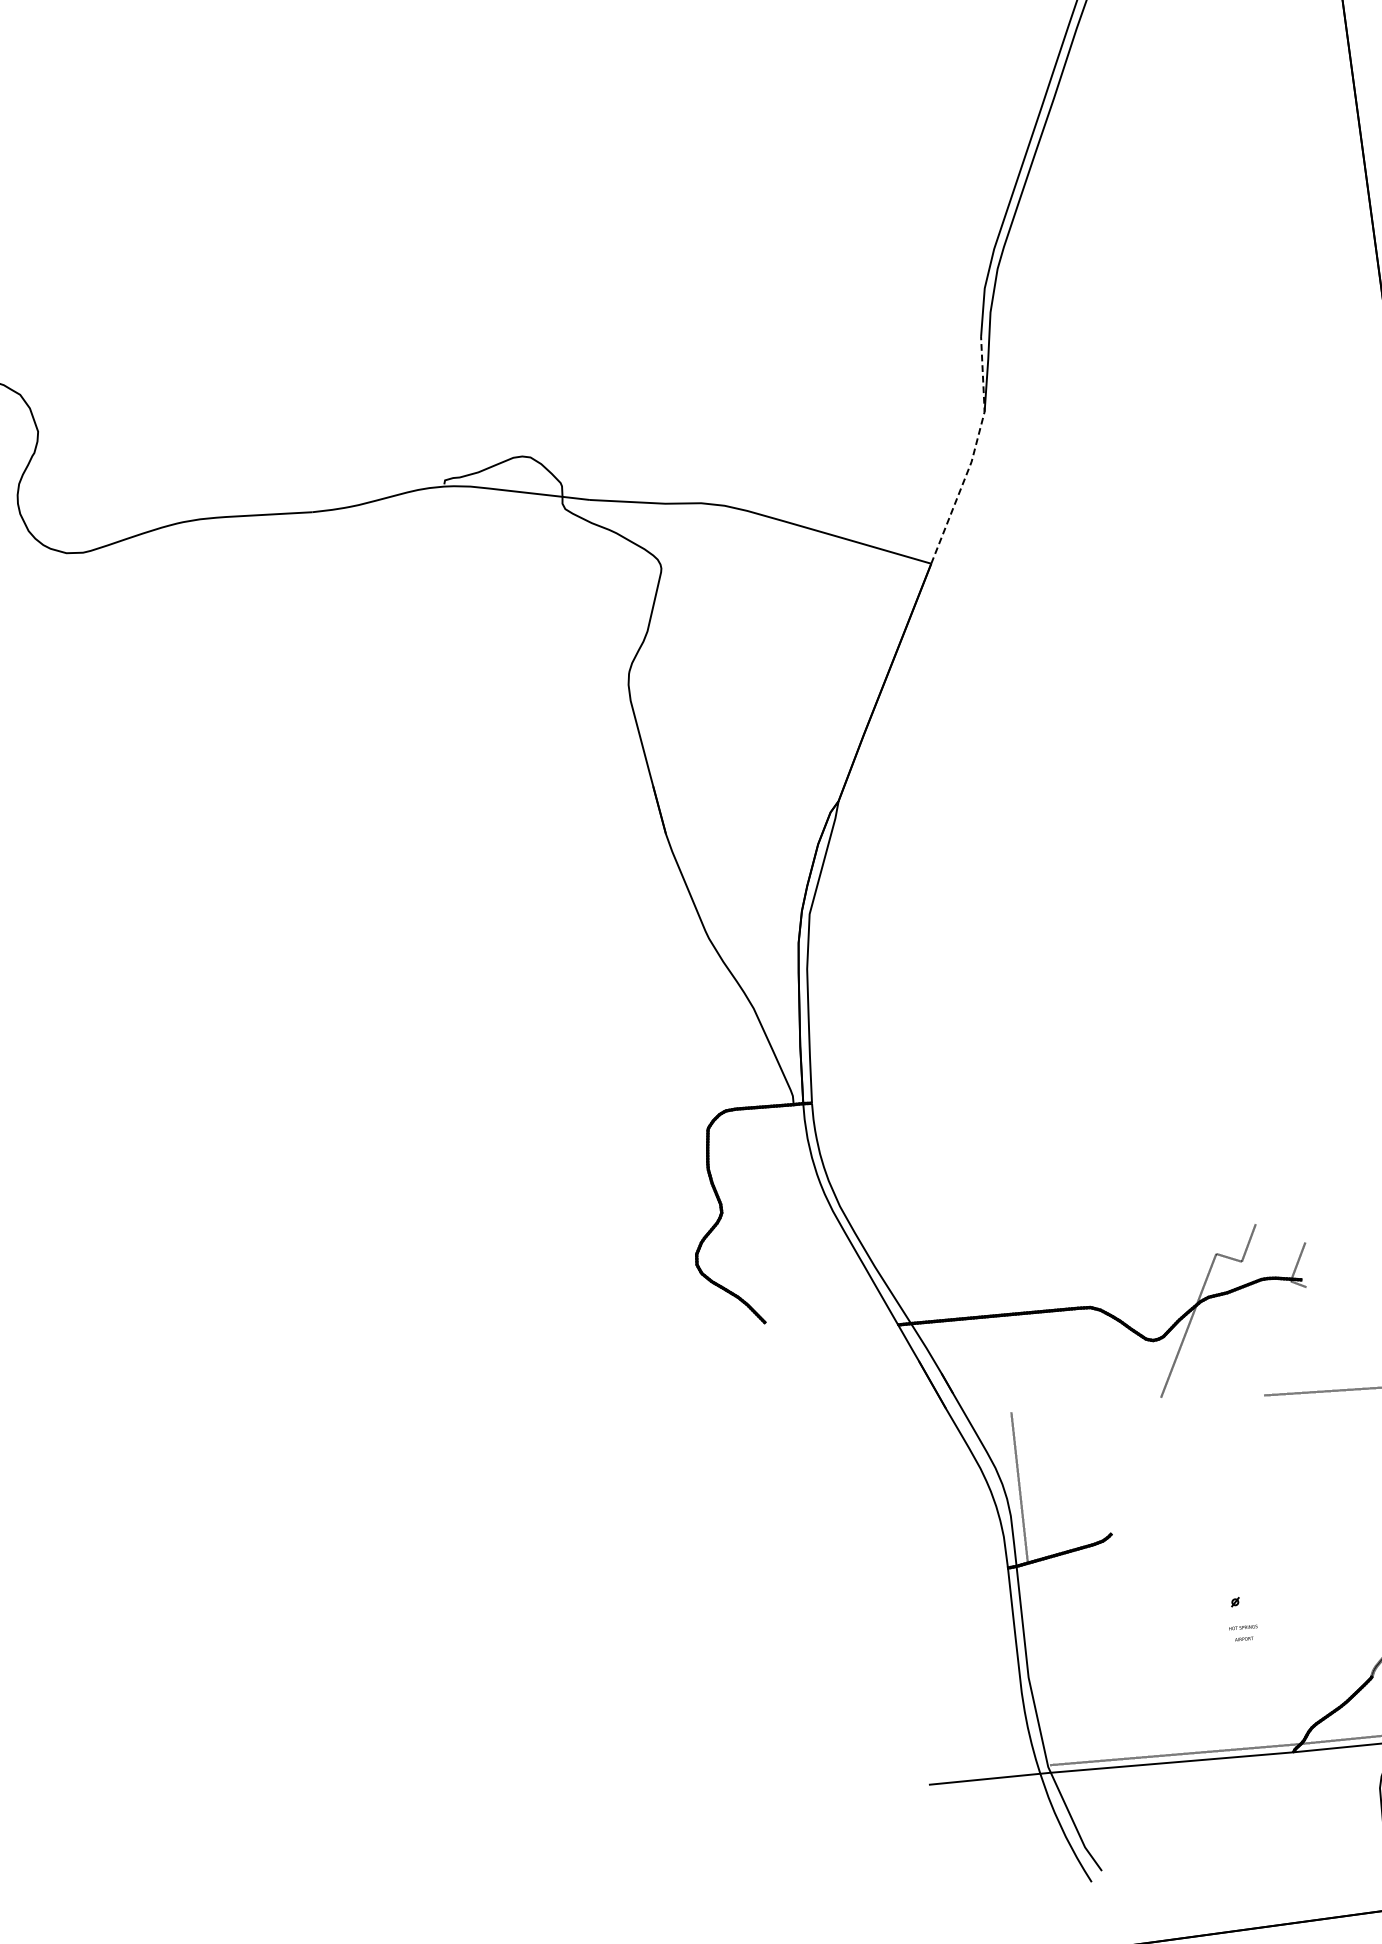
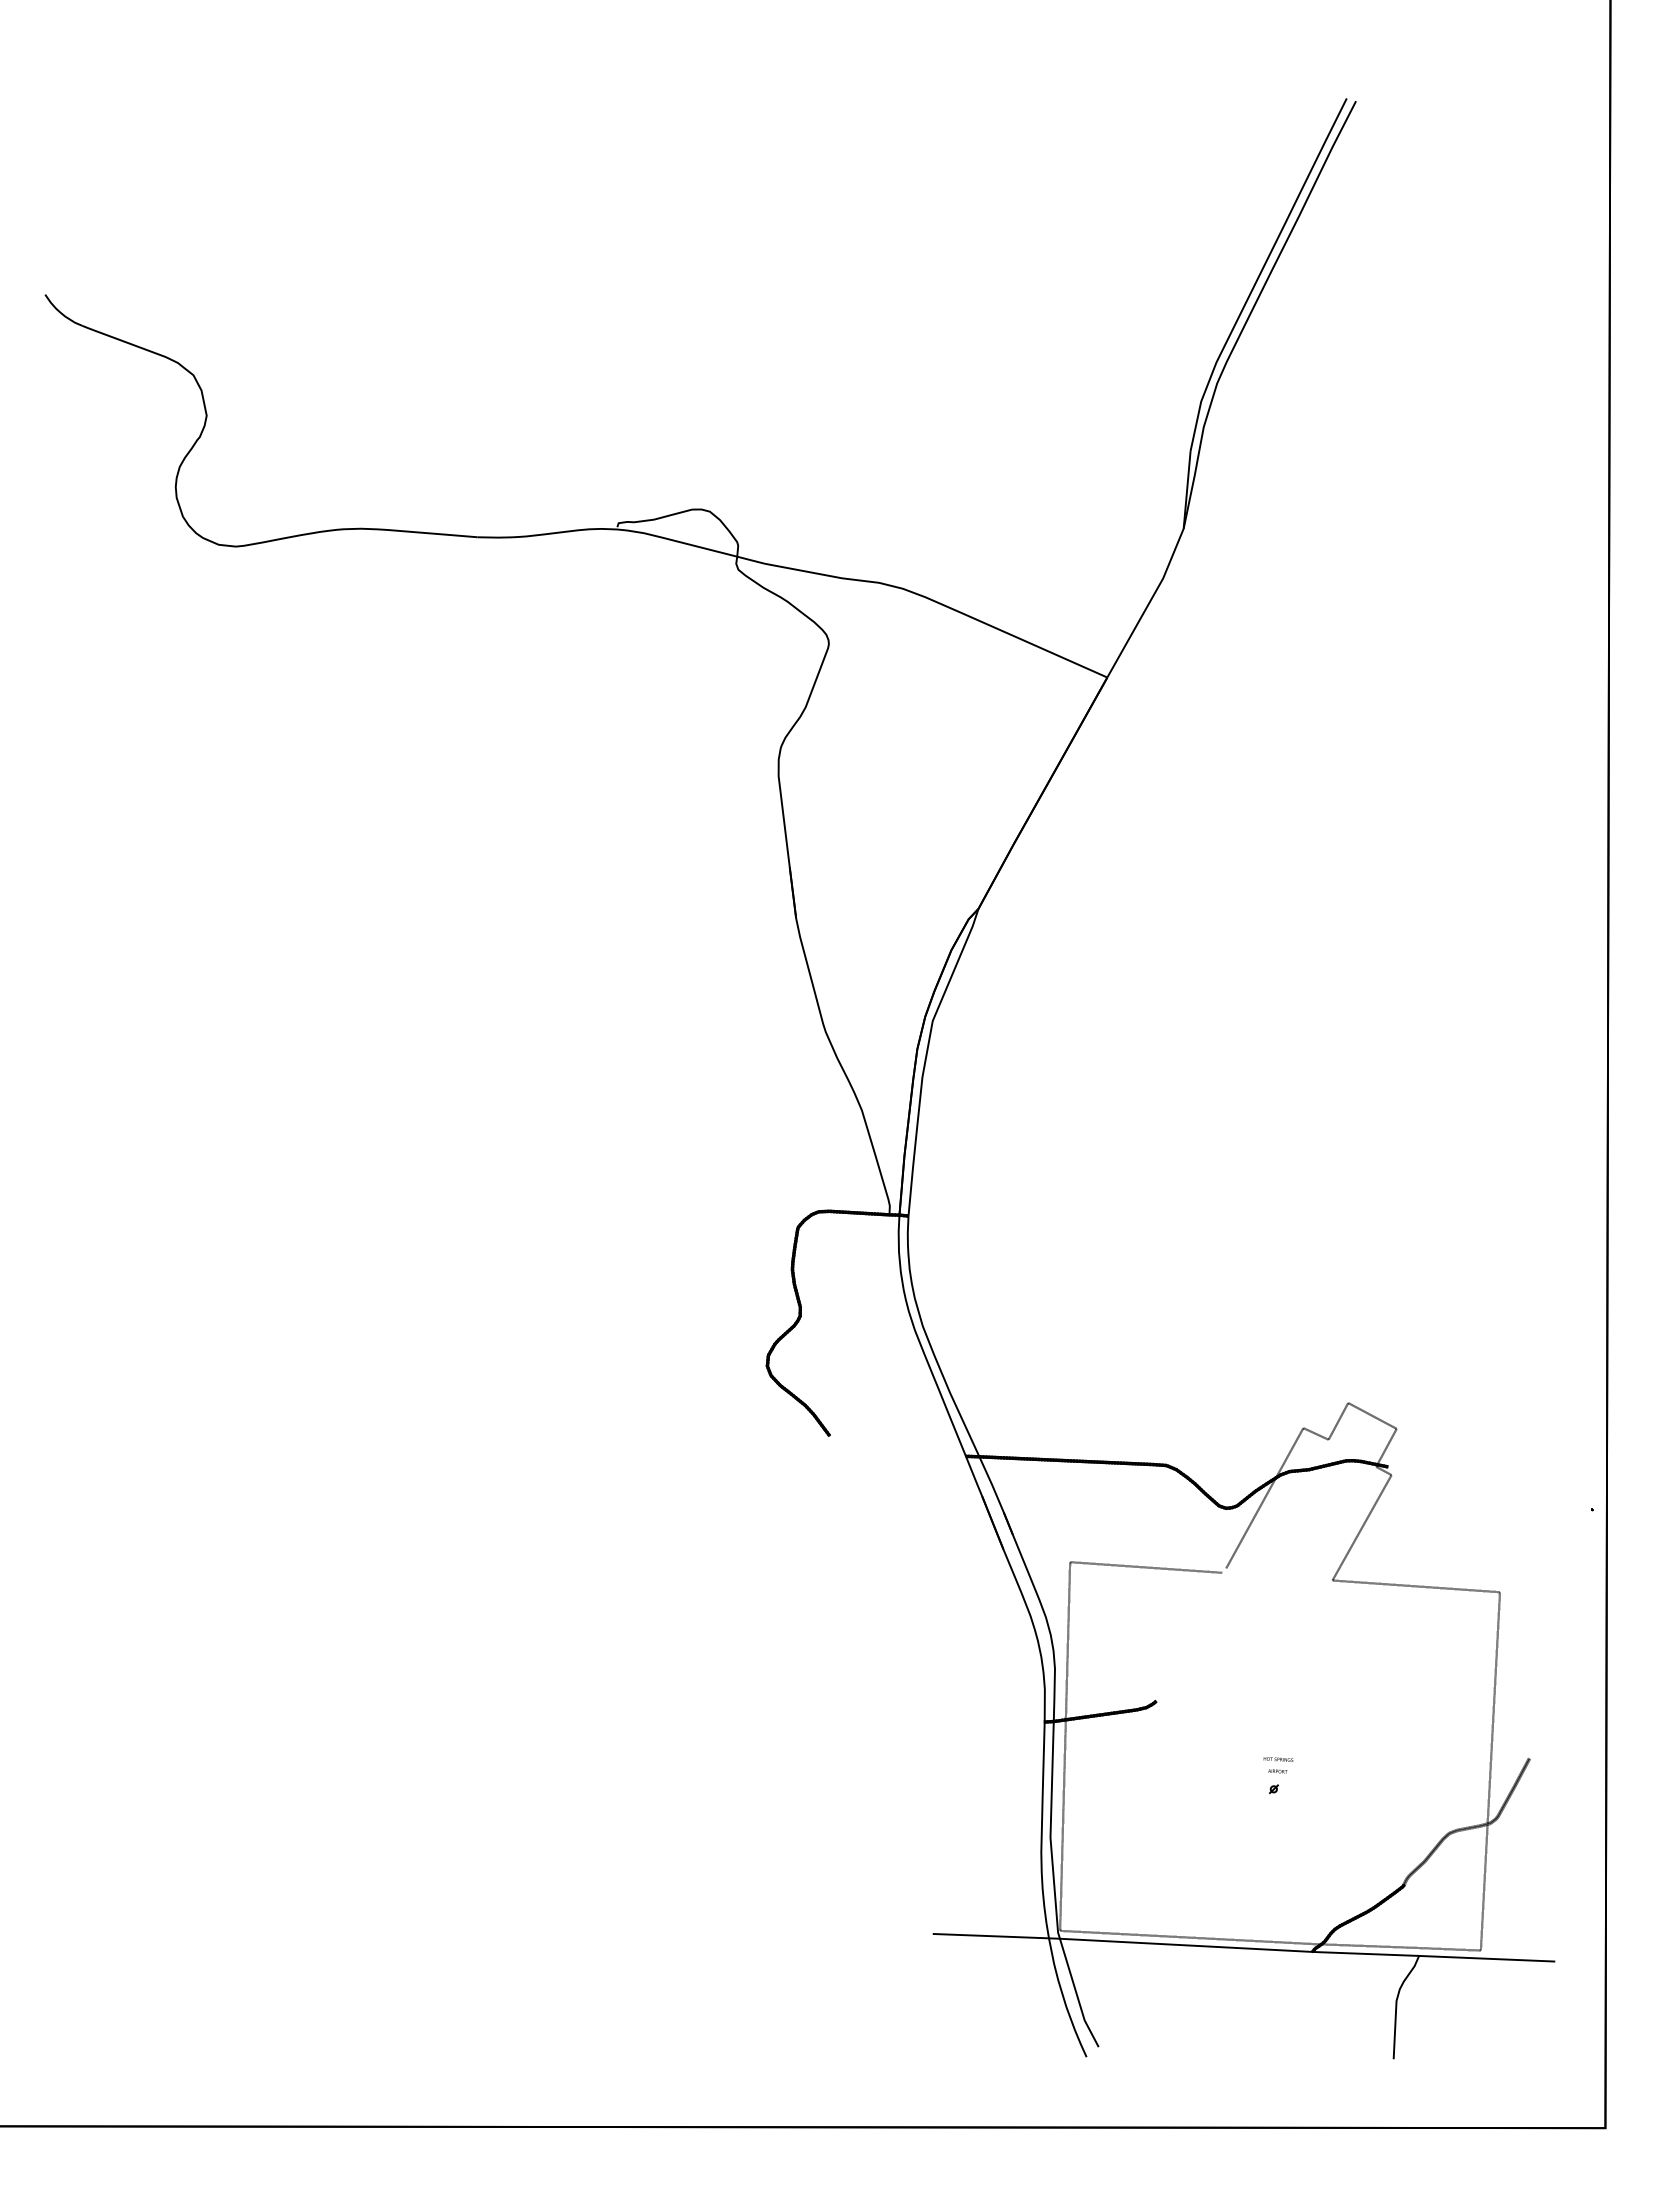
line: (973, 453) -> (1166, 570), dashed -> solid
line: (1280, 1232) -> (1372, 1415), added
line: (1284, 1341) -> (1361, 1527), added
line: (1084, 1407) -> (1146, 1567), added
text: (1244, 1633) -> (1278, 1765), moved
line: (1038, 1664) -> (1062, 1825), added

